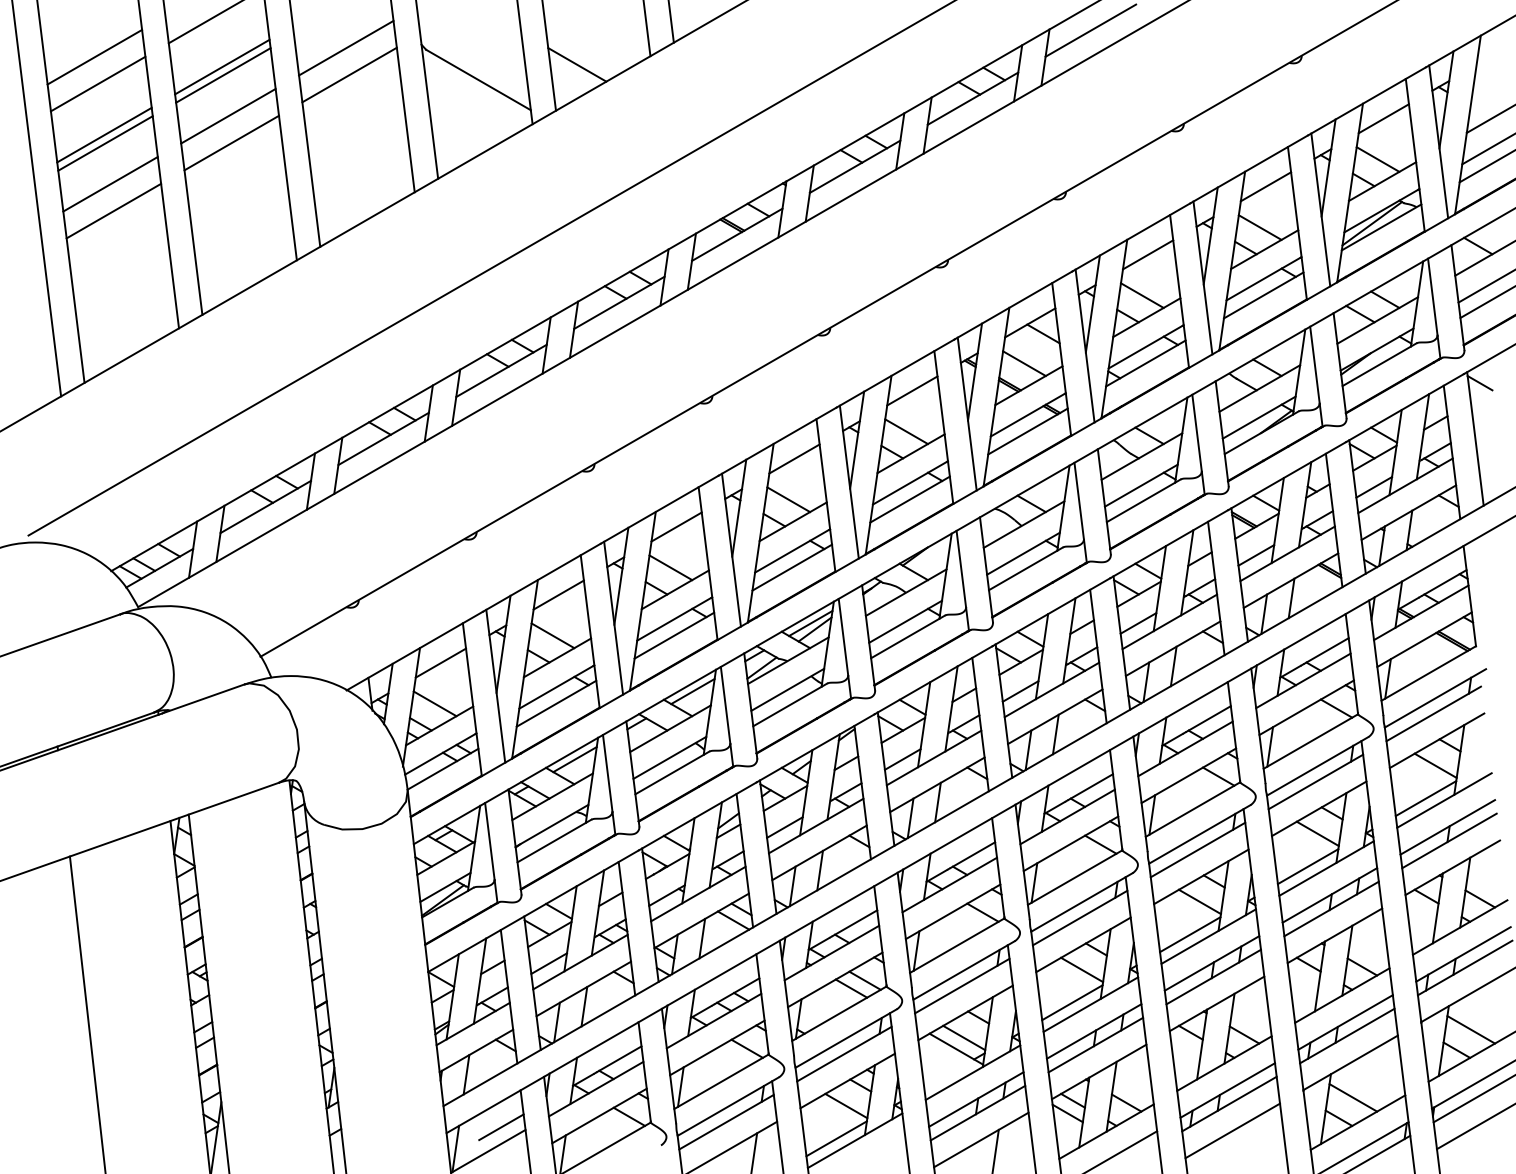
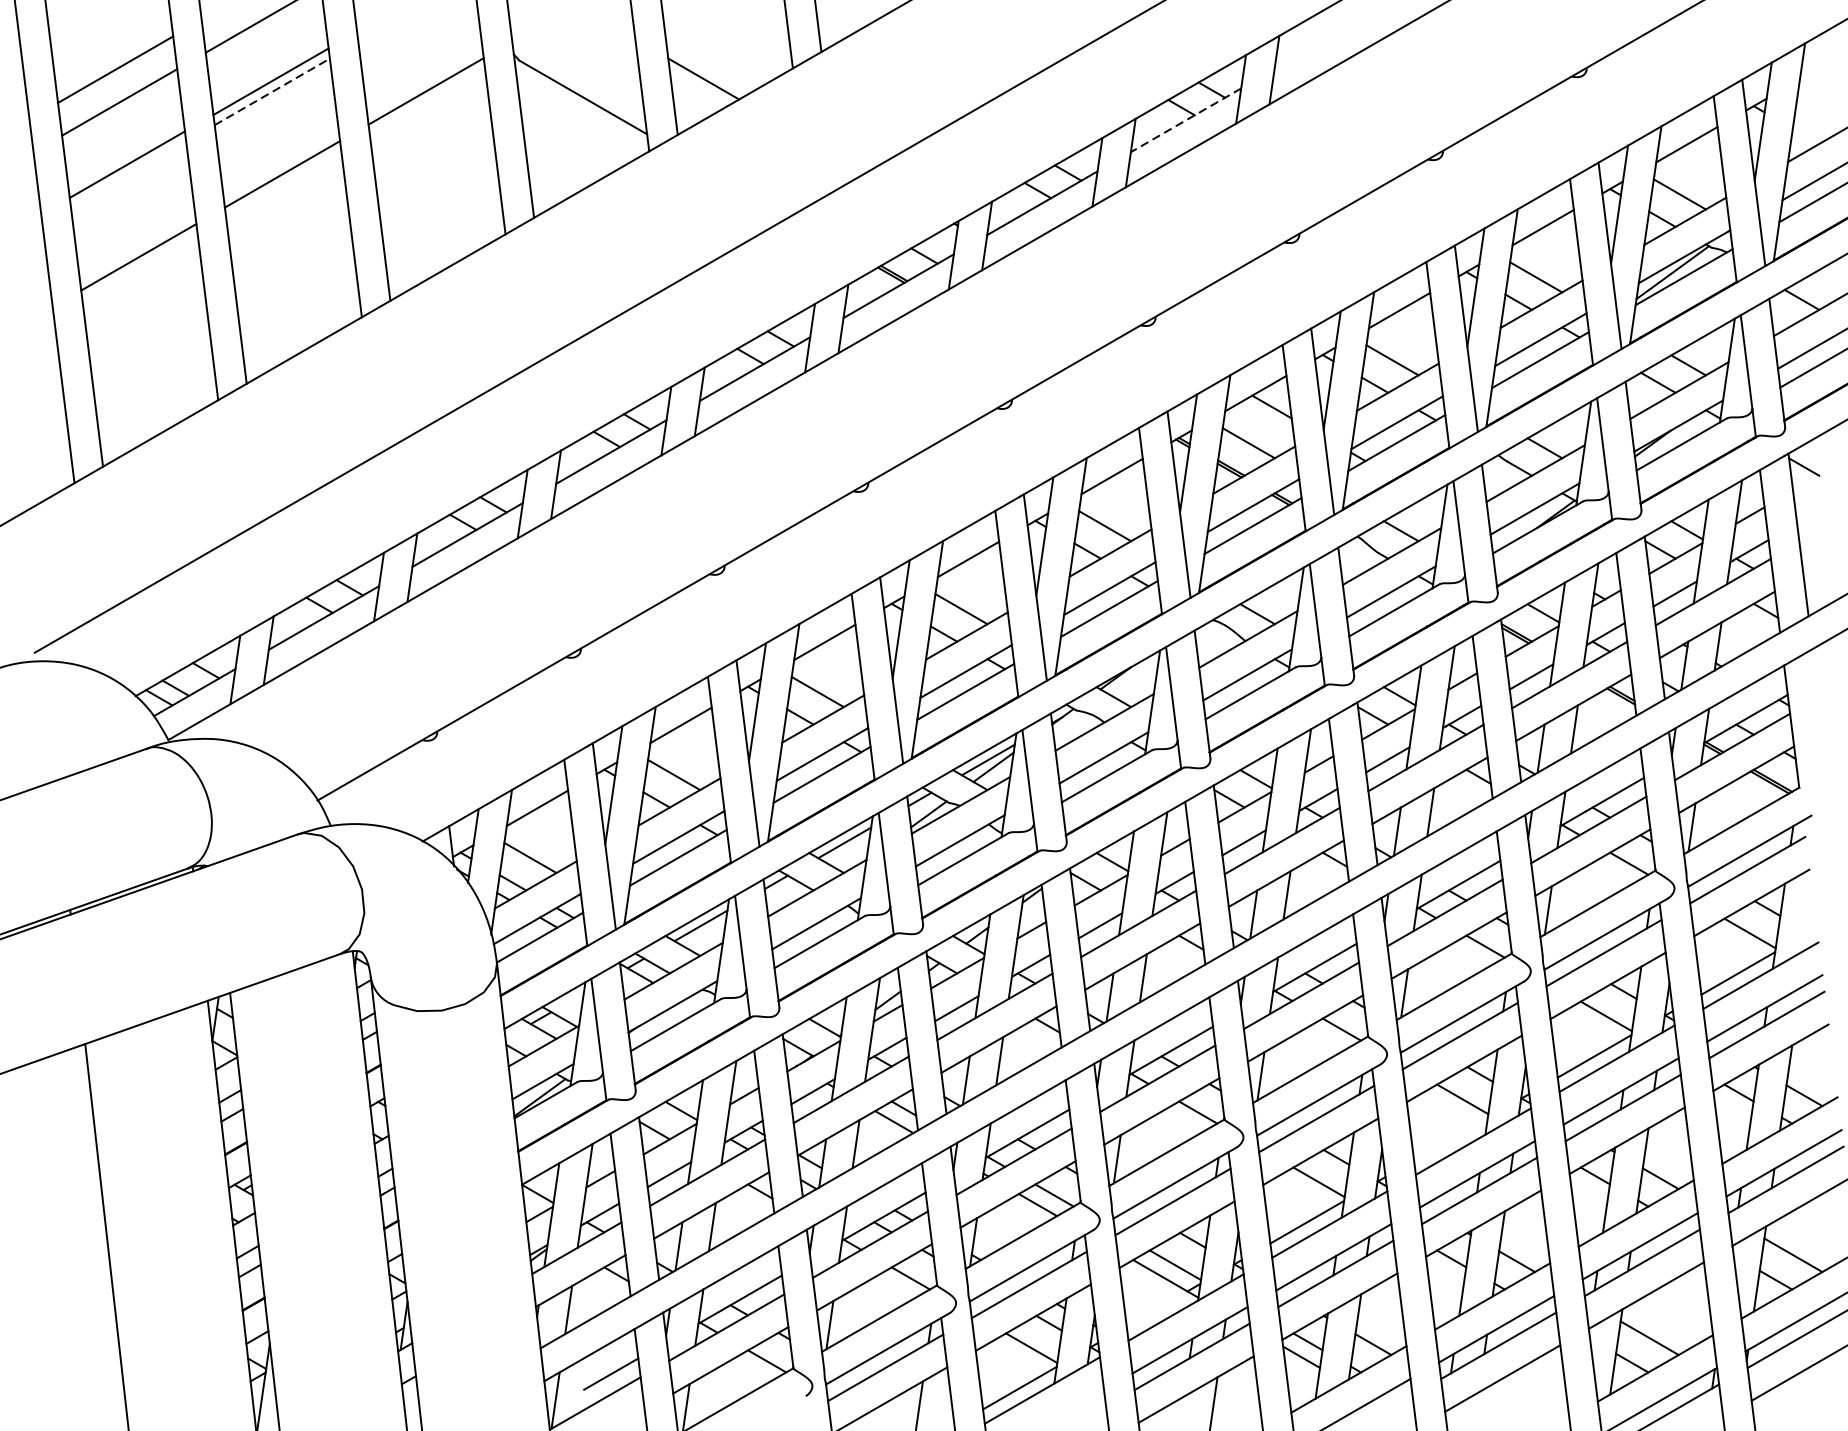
line: (1090, 30) -> (1329, 37), removed
line: (346, 47) -> (422, 57), removed
line: (223, 75) -> (272, 91), solid -> dashed
line: (972, 98) -> (1185, 120), solid -> dashed
line: (228, 115) -> (278, 140), removed
line: (105, 143) -> (128, 174), removed
line: (110, 184) -> (134, 224), removed
line: (1190, 934) -> (1451, 1139), removed

